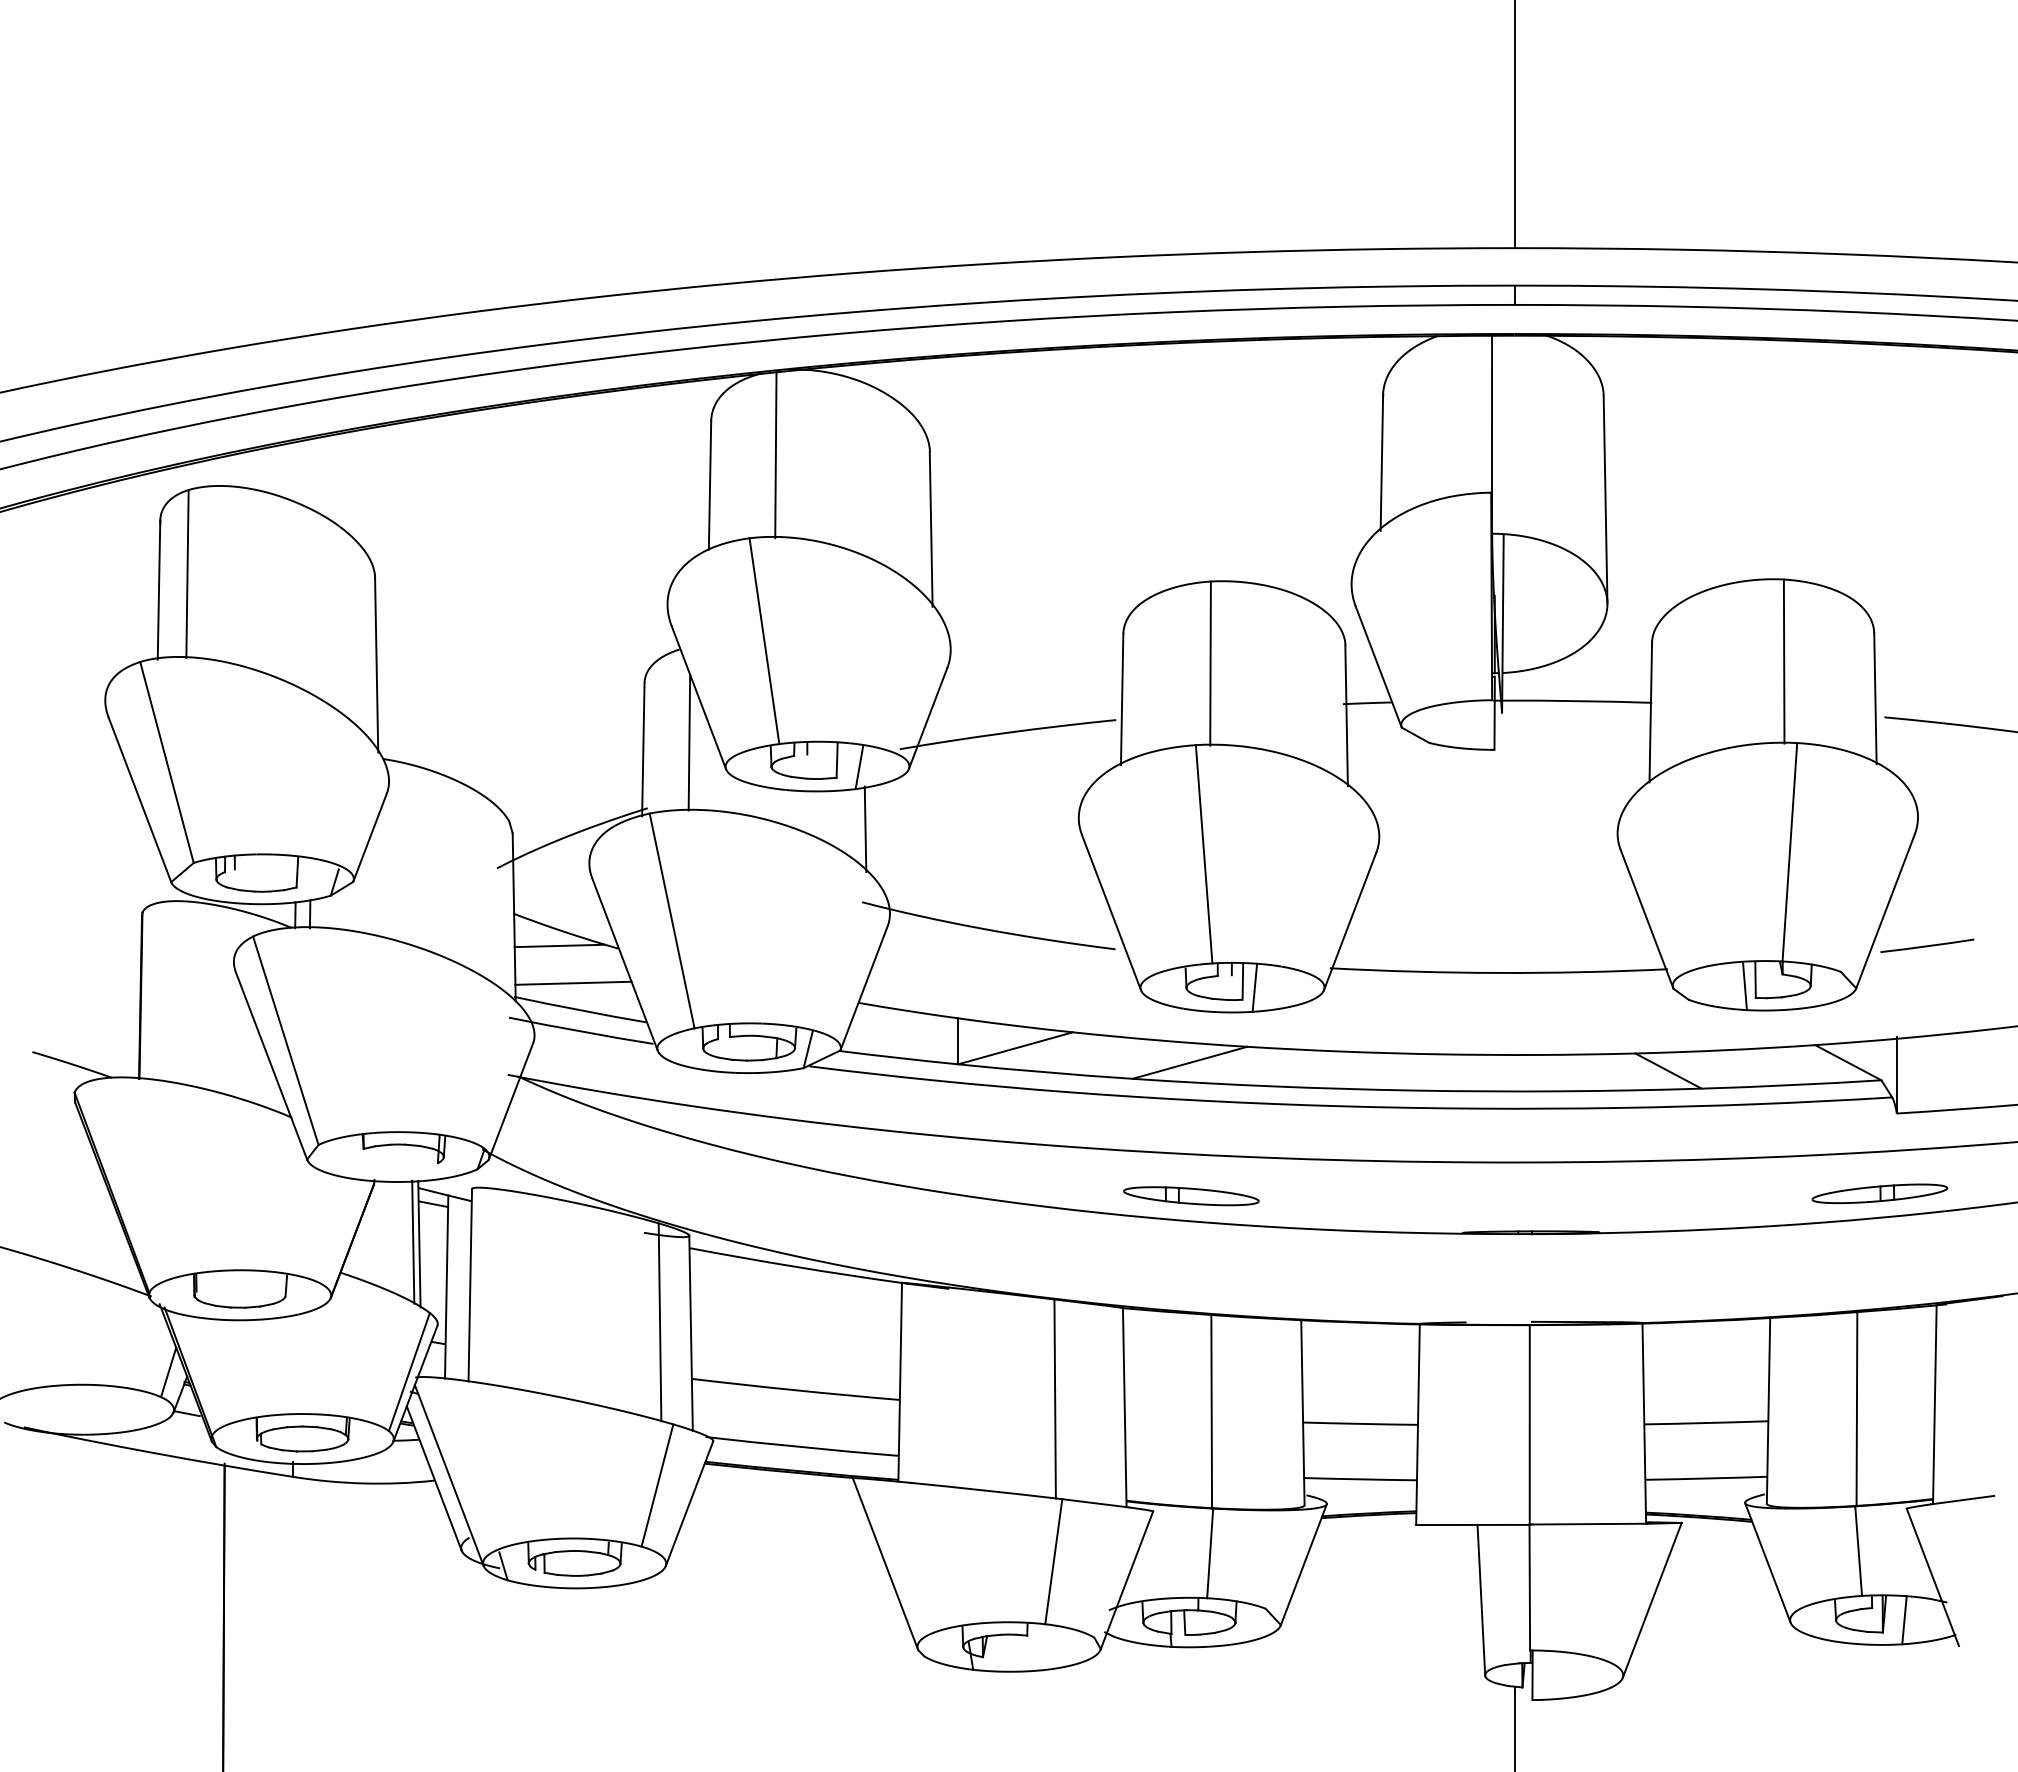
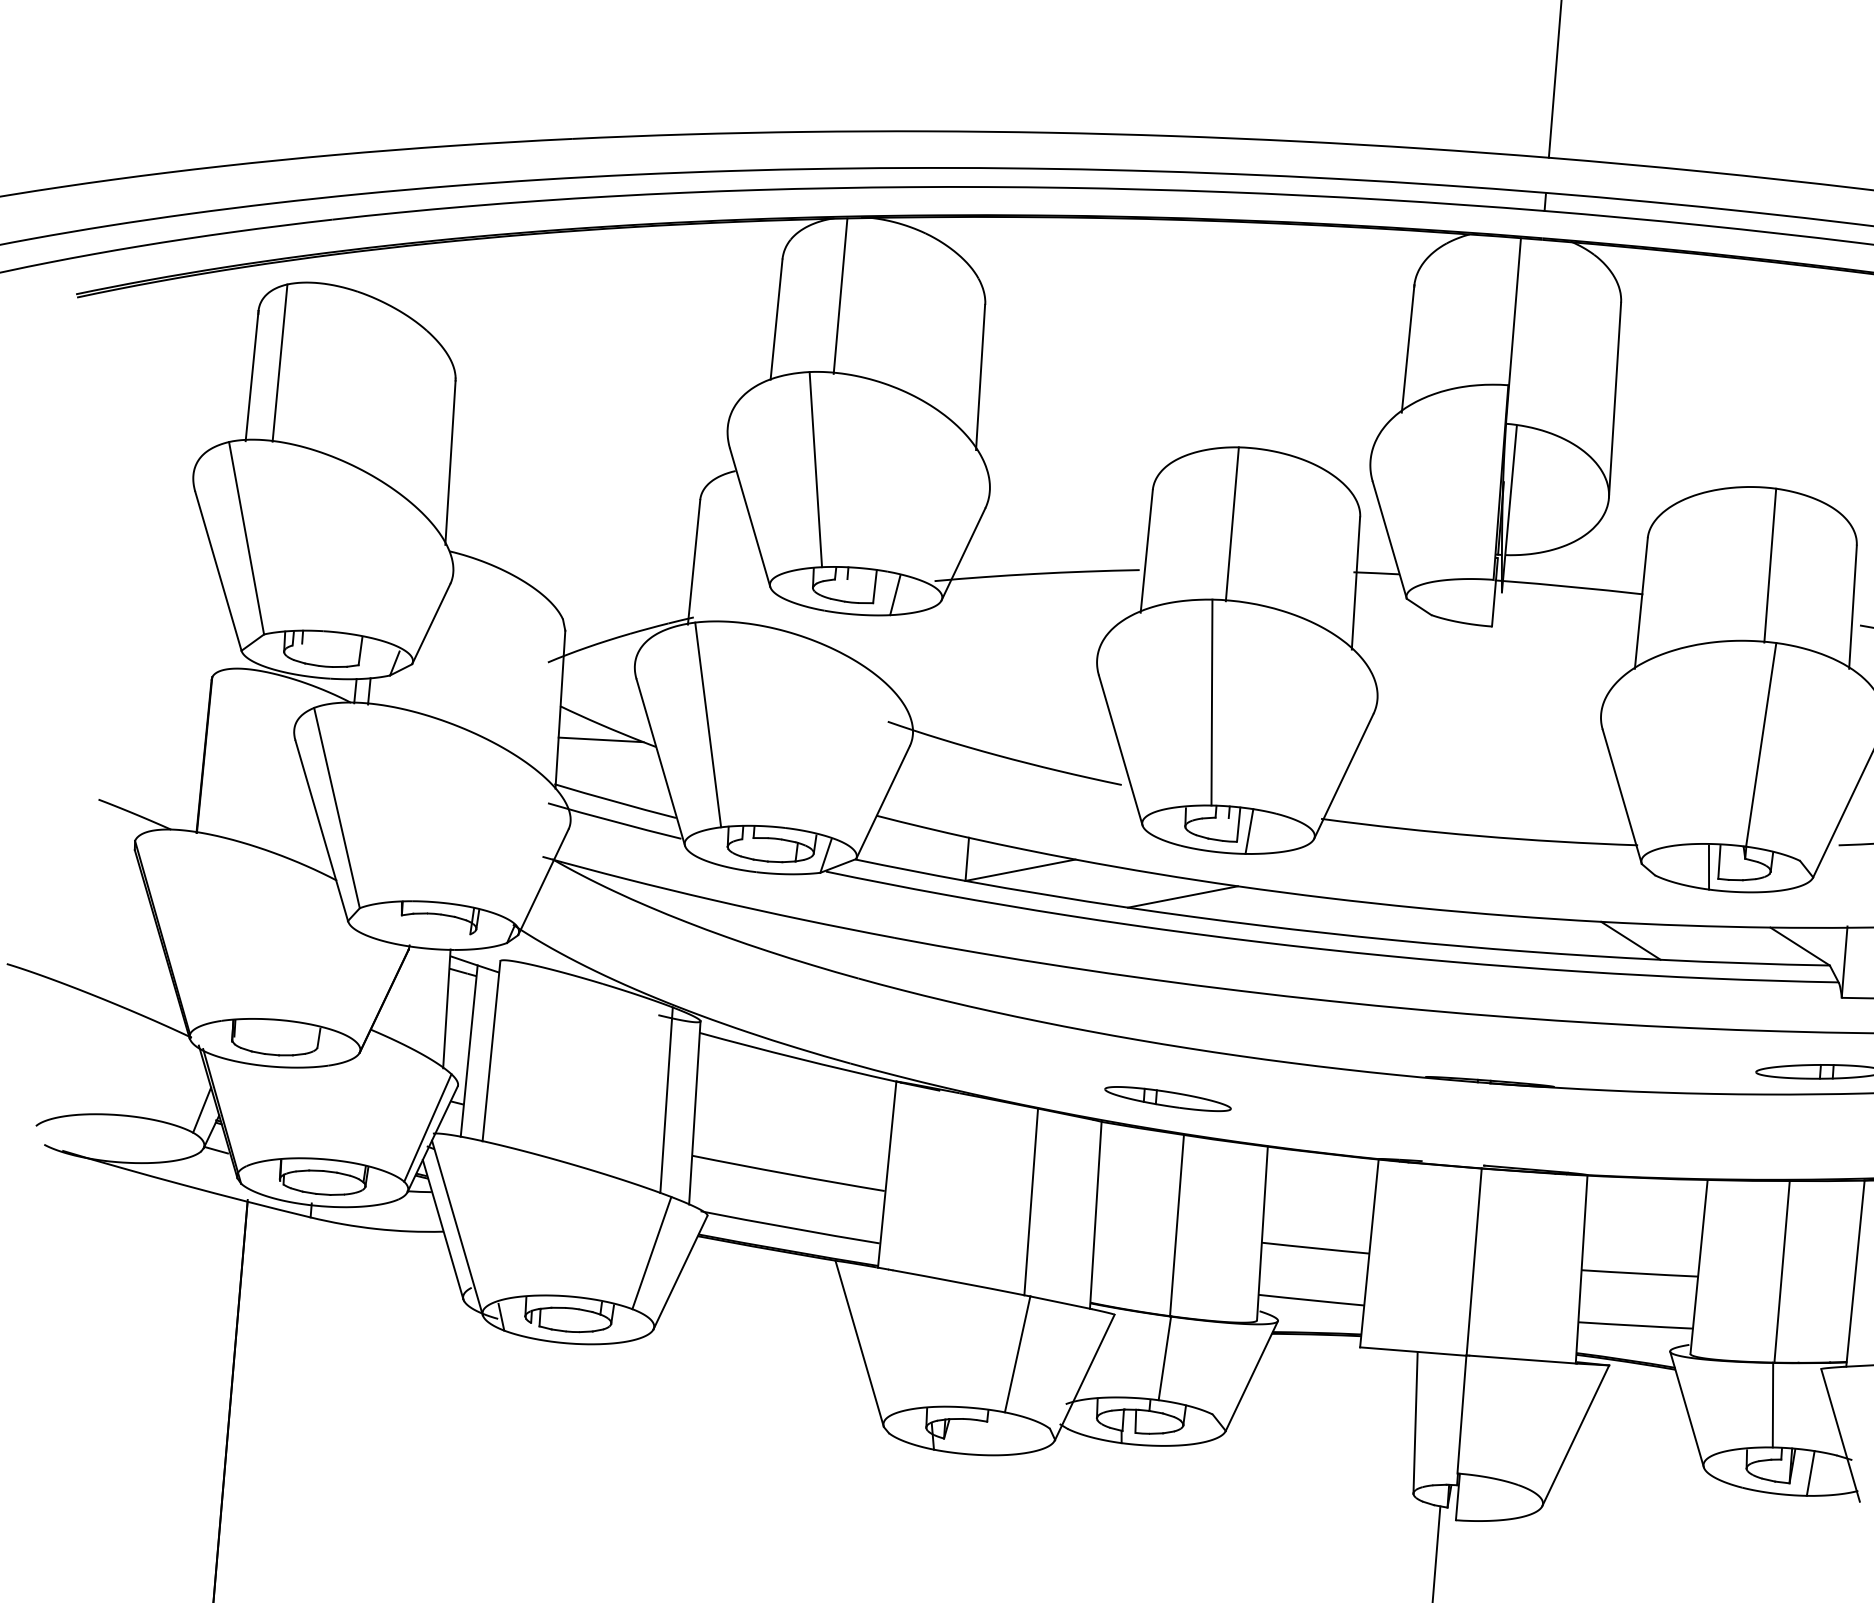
line: (689, 742) -> (737, 558), removed
line: (865, 829) -> (896, 653), removed
line: (573, 982) -> (611, 775), removed
part: (1191, 1196) -> (1168, 1099), moved
line: (413, 1241) -> (441, 1005), removed

